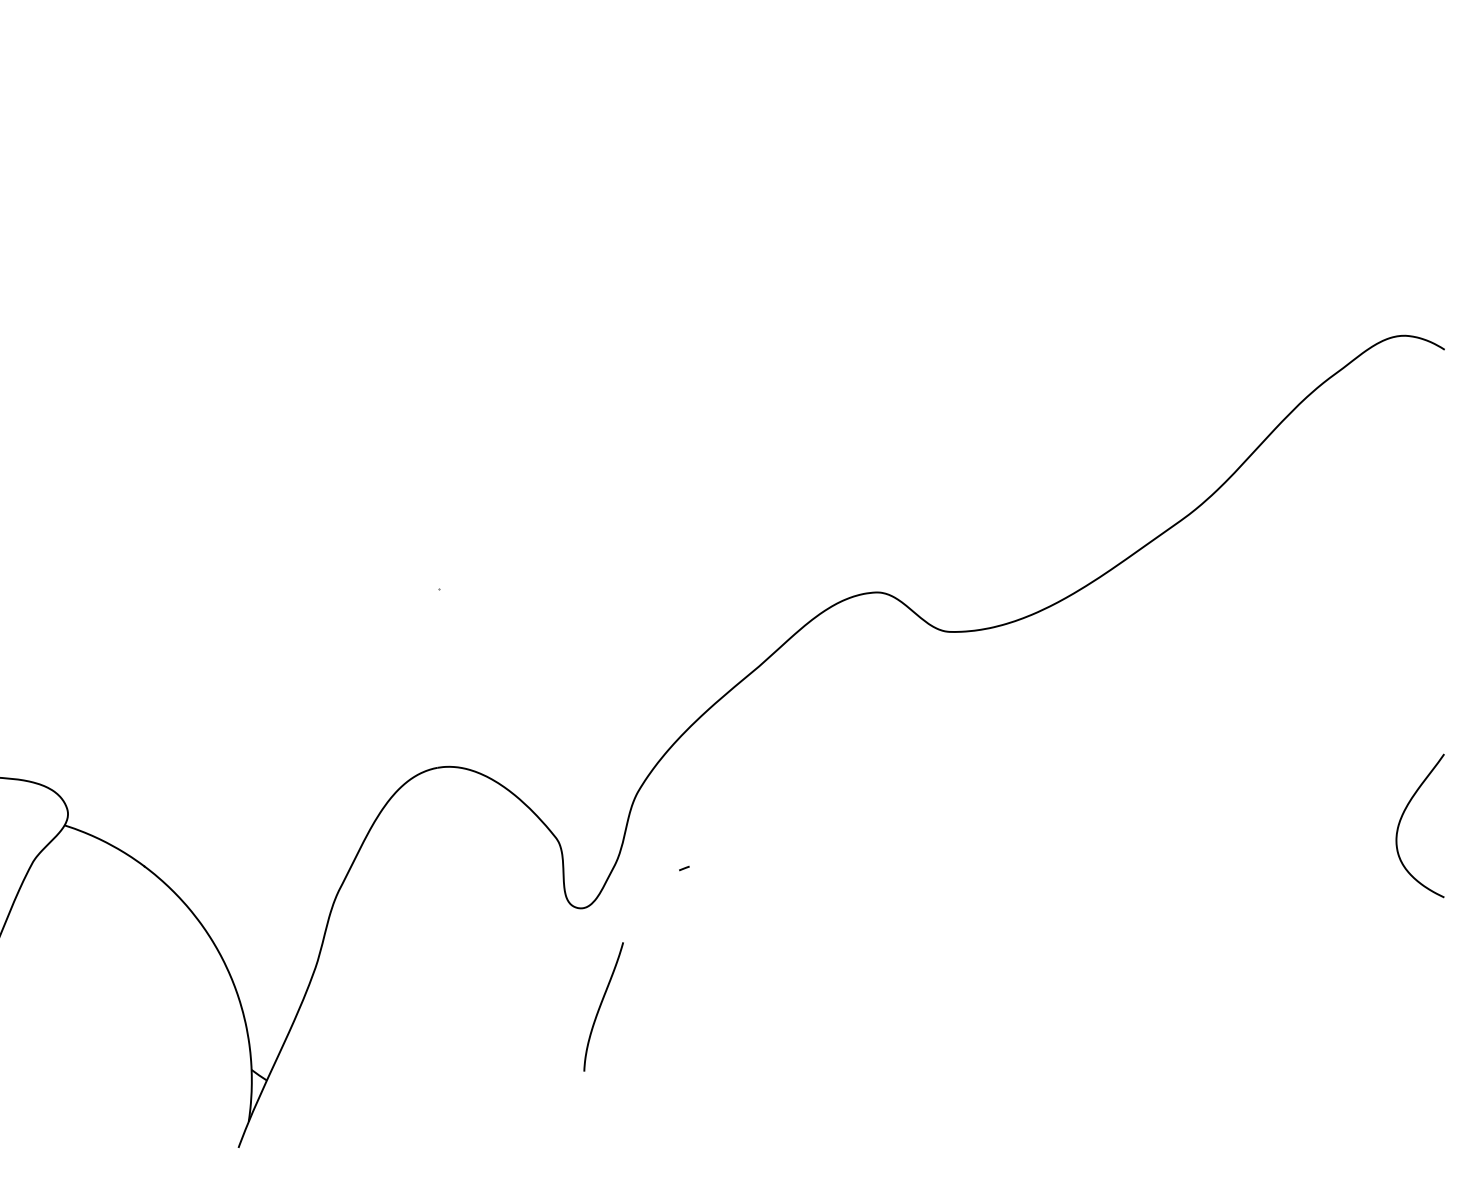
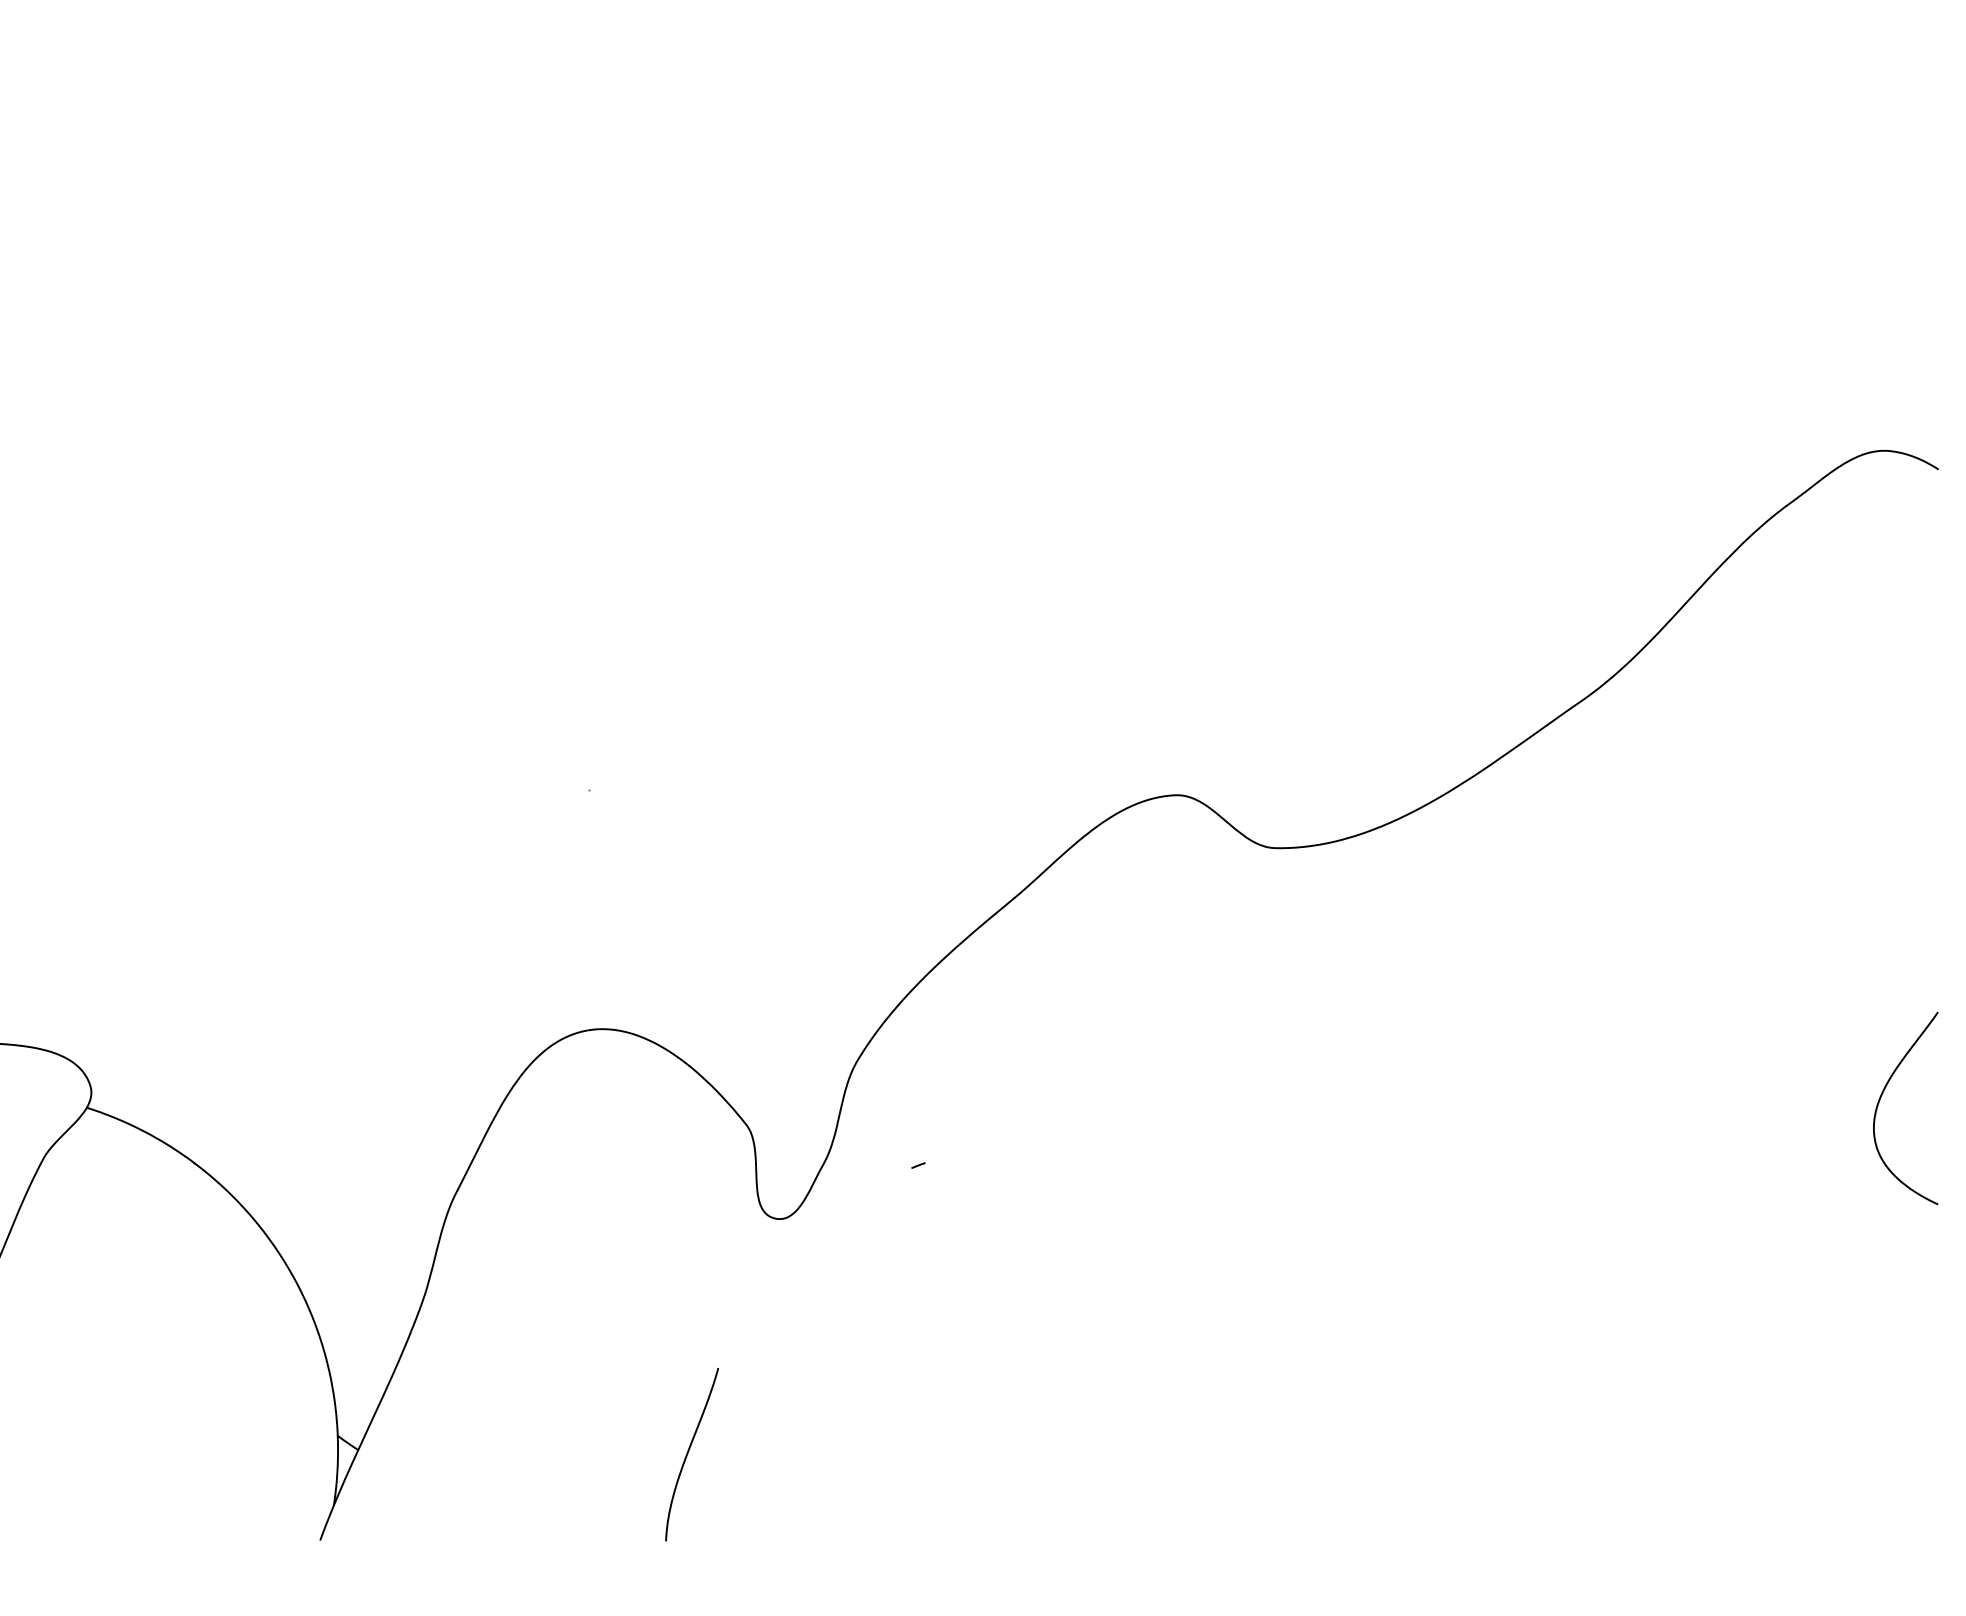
curve: (601, 1006) -> (689, 1454), moved

